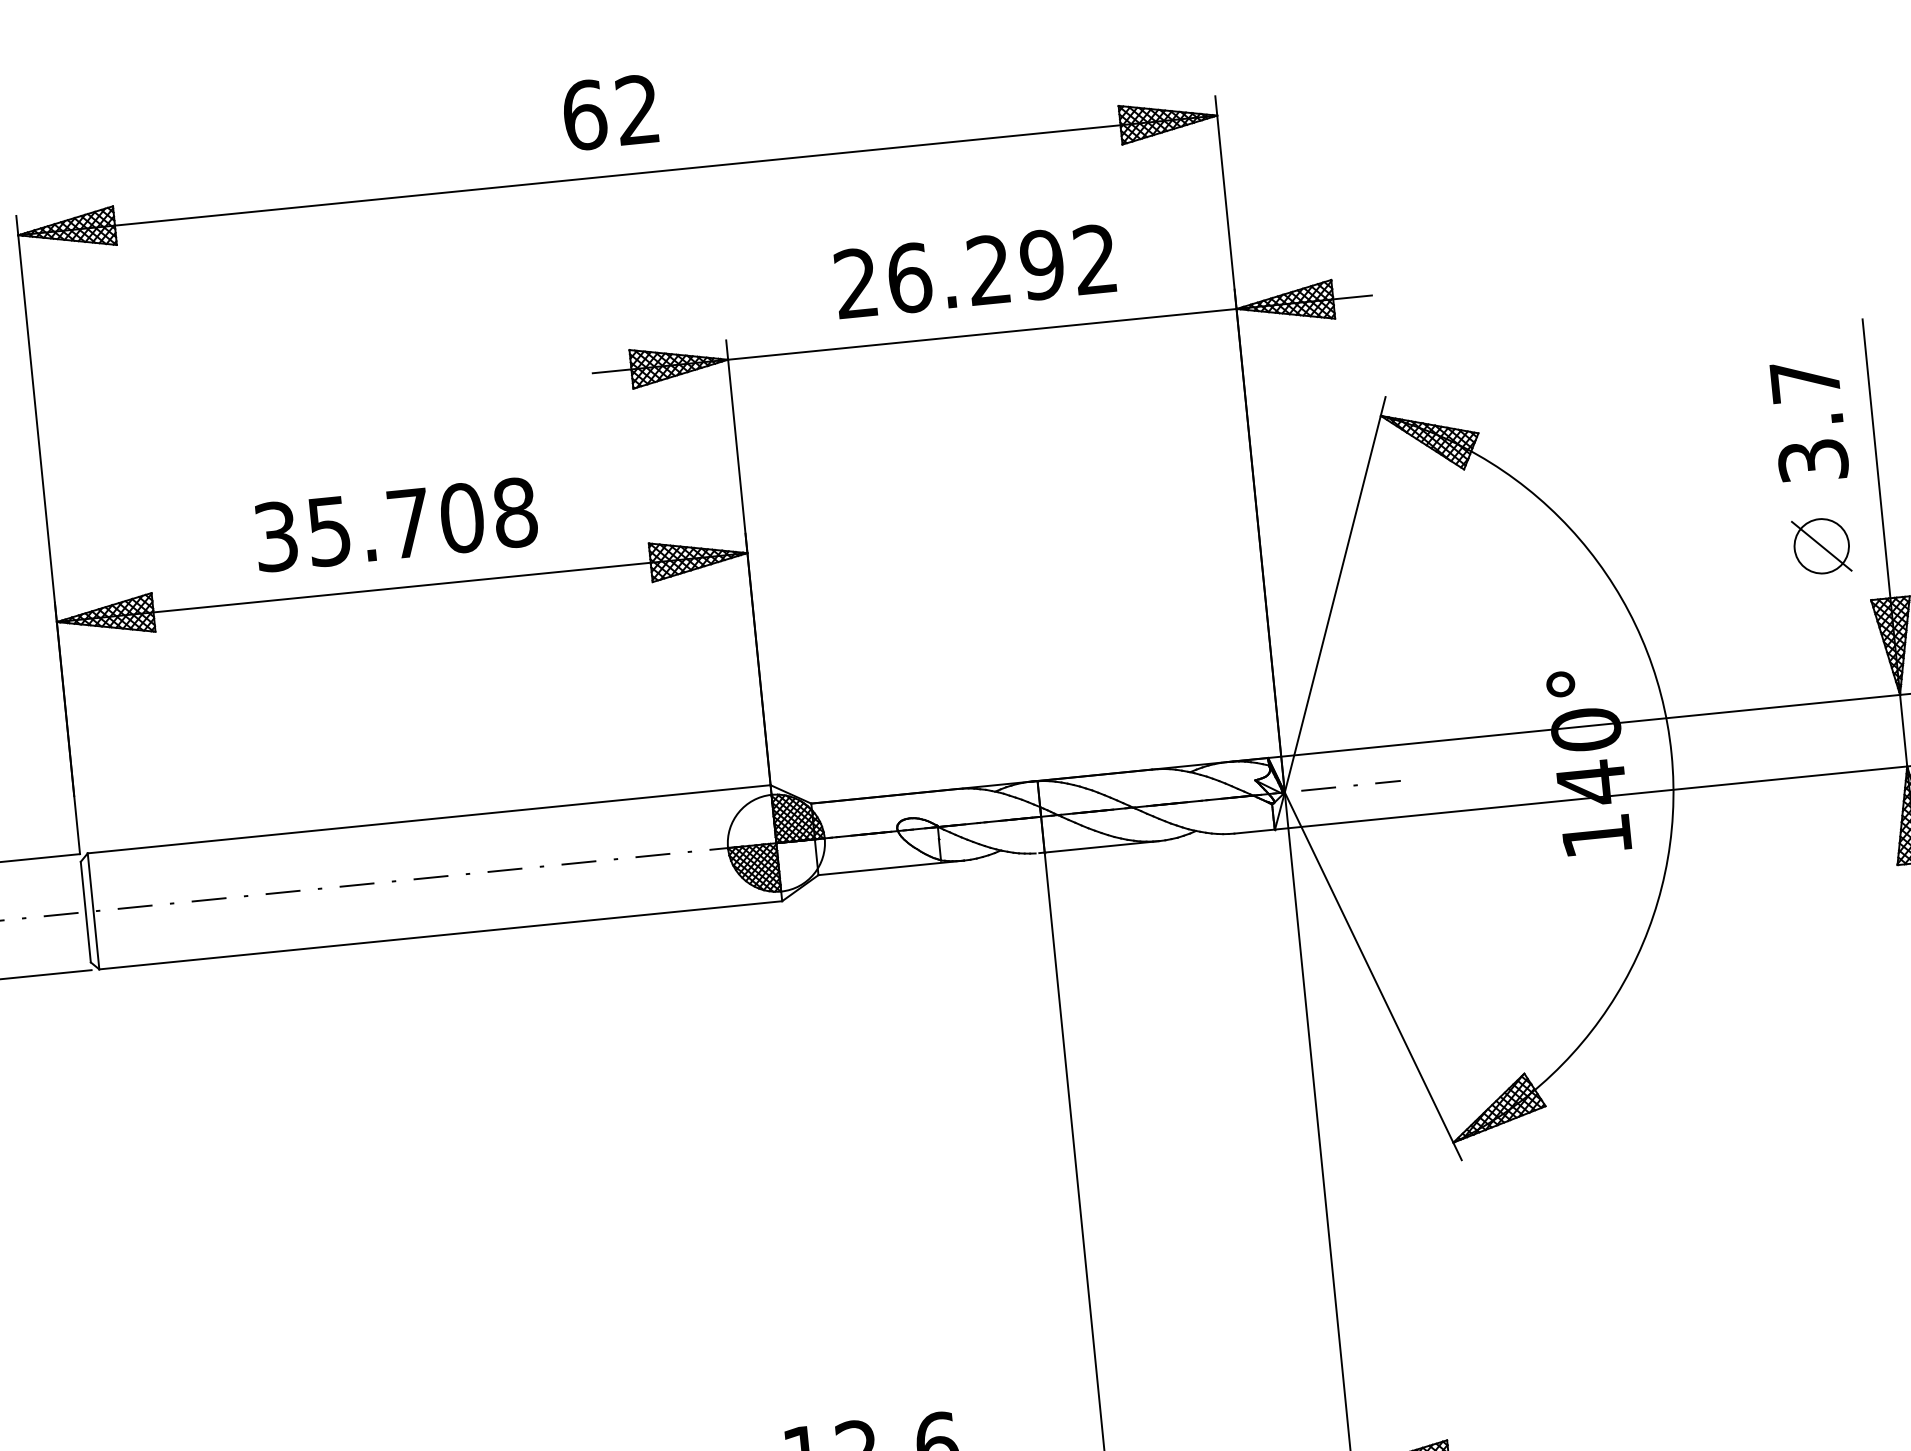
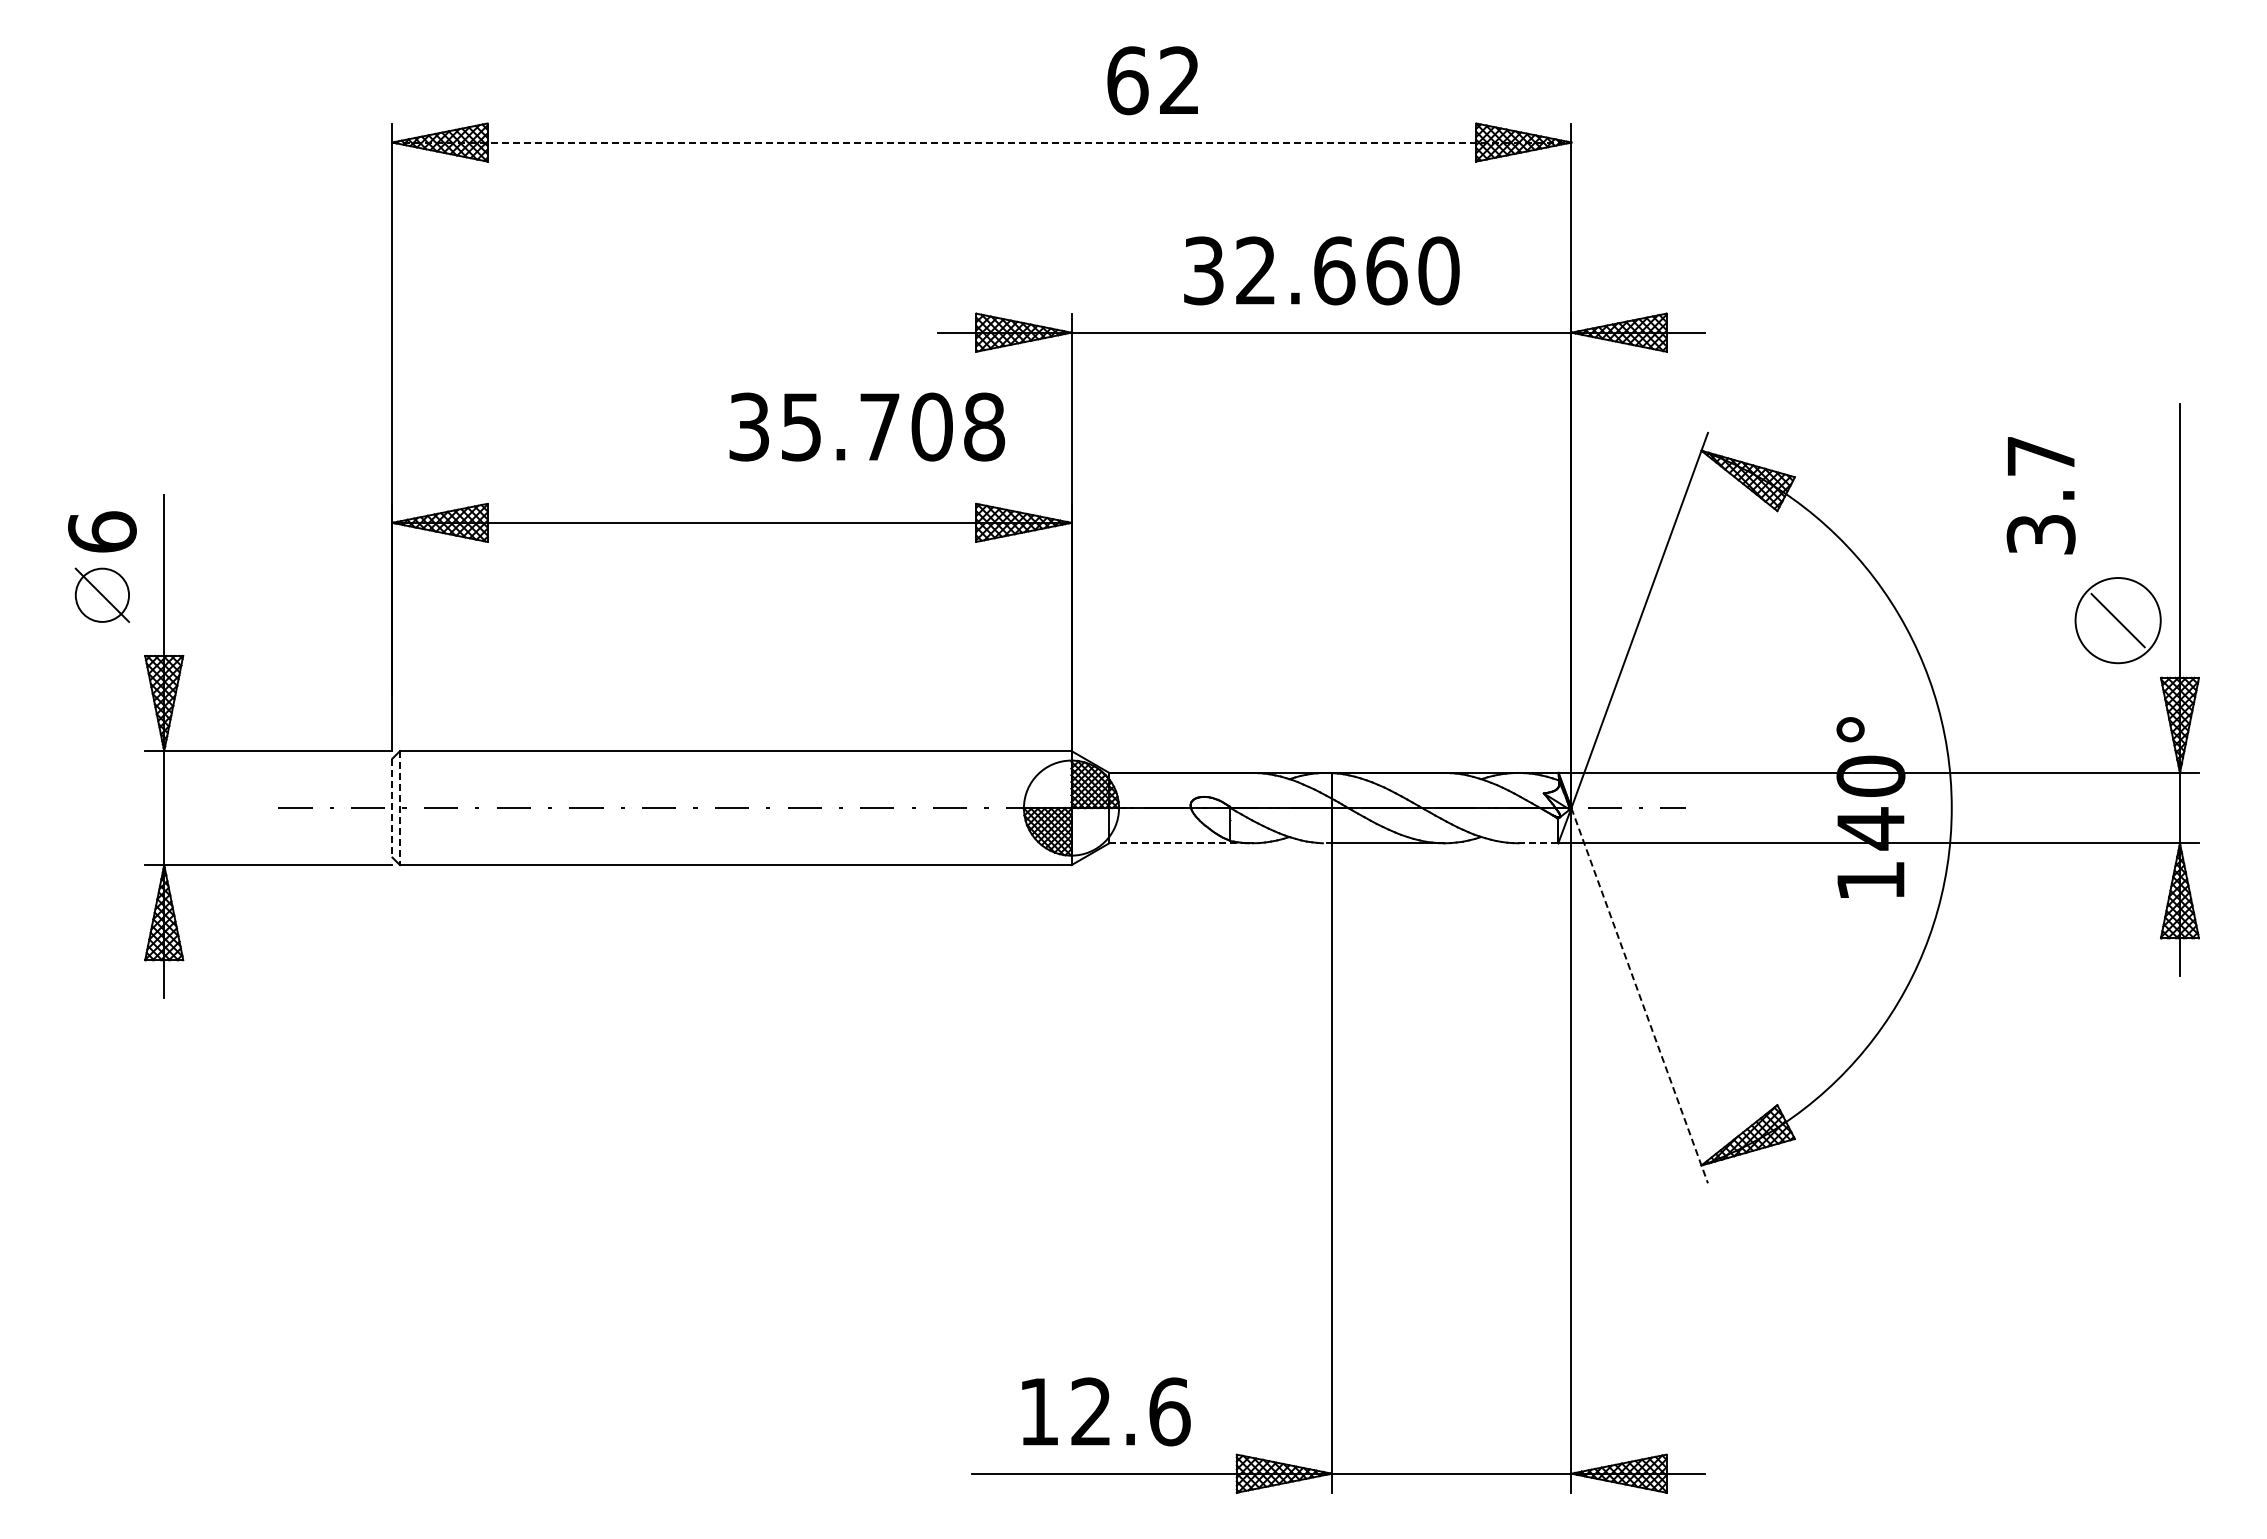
text: (609, 112) -> (1152, 80), moved
line: (617, 175) -> (981, 142), solid -> dashed
text: (976, 271) -> (1321, 270), 26.292 -> 32.660
text: (1808, 421) -> (2040, 495), moved
text: (396, 524) -> (867, 426), moved
circle: (1821, 546) -> (2117, 620), size x1.6
line: (1254, 831) -> (1538, 843), solid -> dashed
line: (890, 868) -> (1180, 843), solid -> dashed
line: (94, 911) -> (400, 808), solid -> dashed
line: (85, 912) -> (392, 808), solid -> dashed
line: (1373, 976) -> (1639, 995), solid -> dashed

